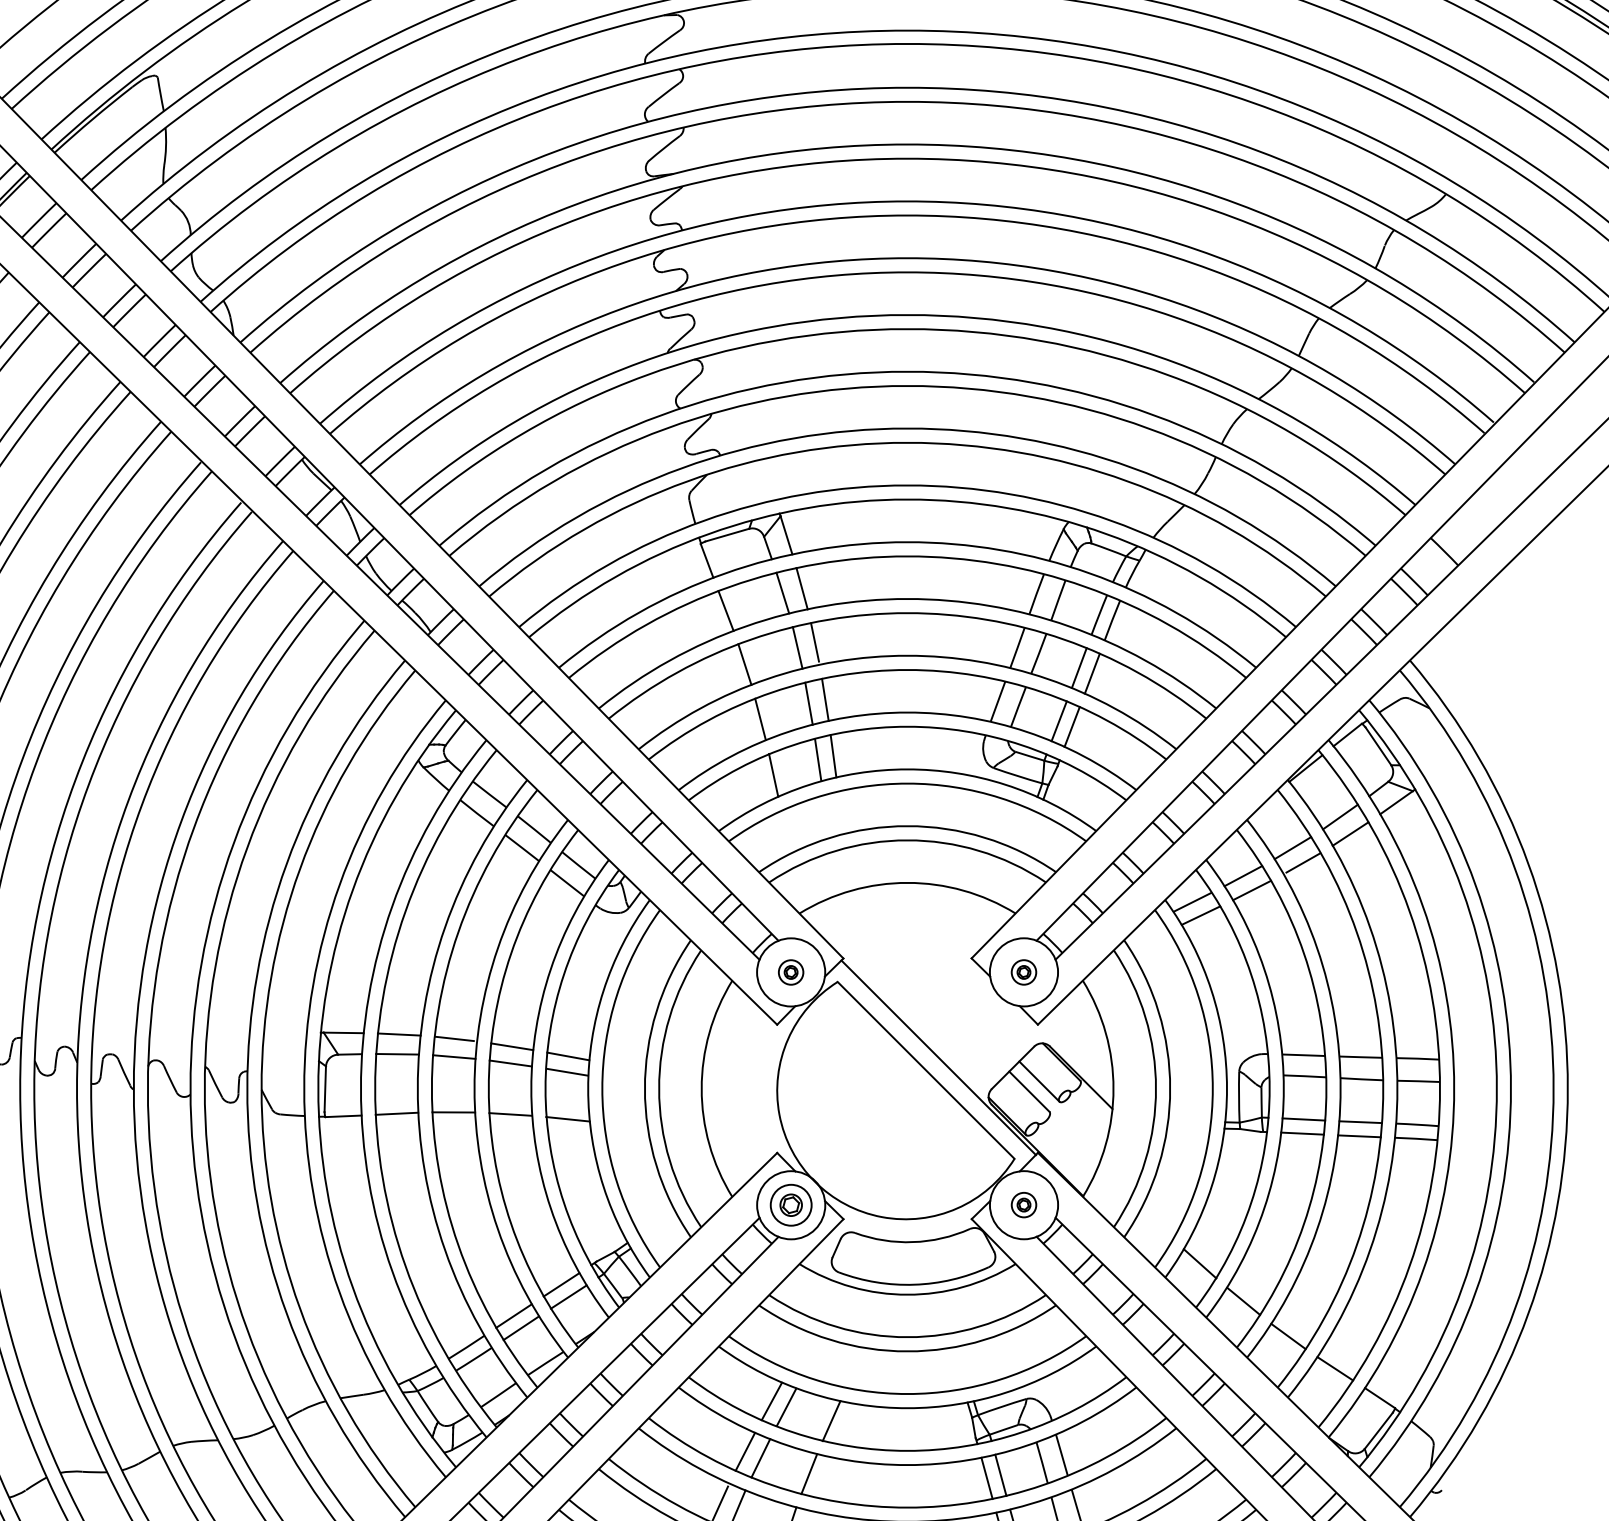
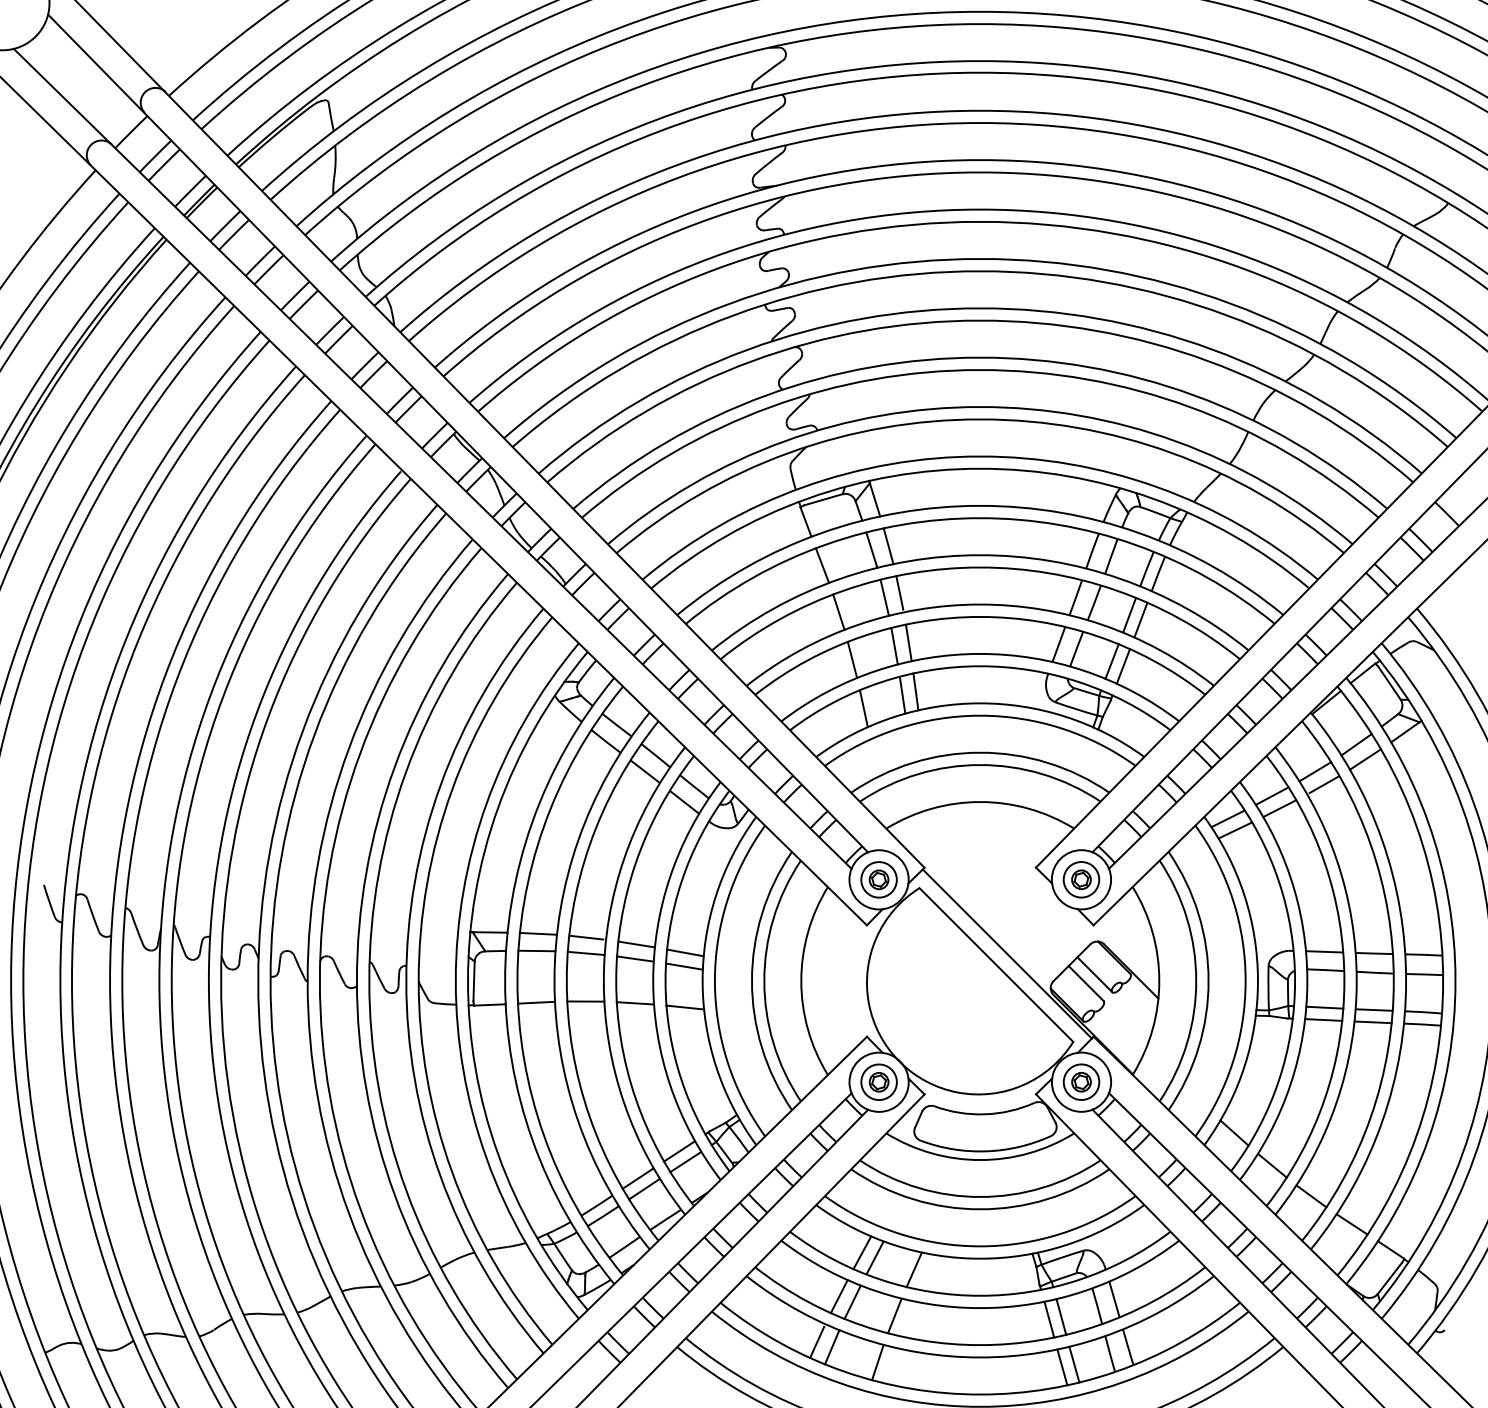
part: (790, 972) -> (878, 879), size x1.67
part: (1024, 972) -> (1081, 879), size x1.67
part: (1024, 1204) -> (1081, 1081), size x1.67

